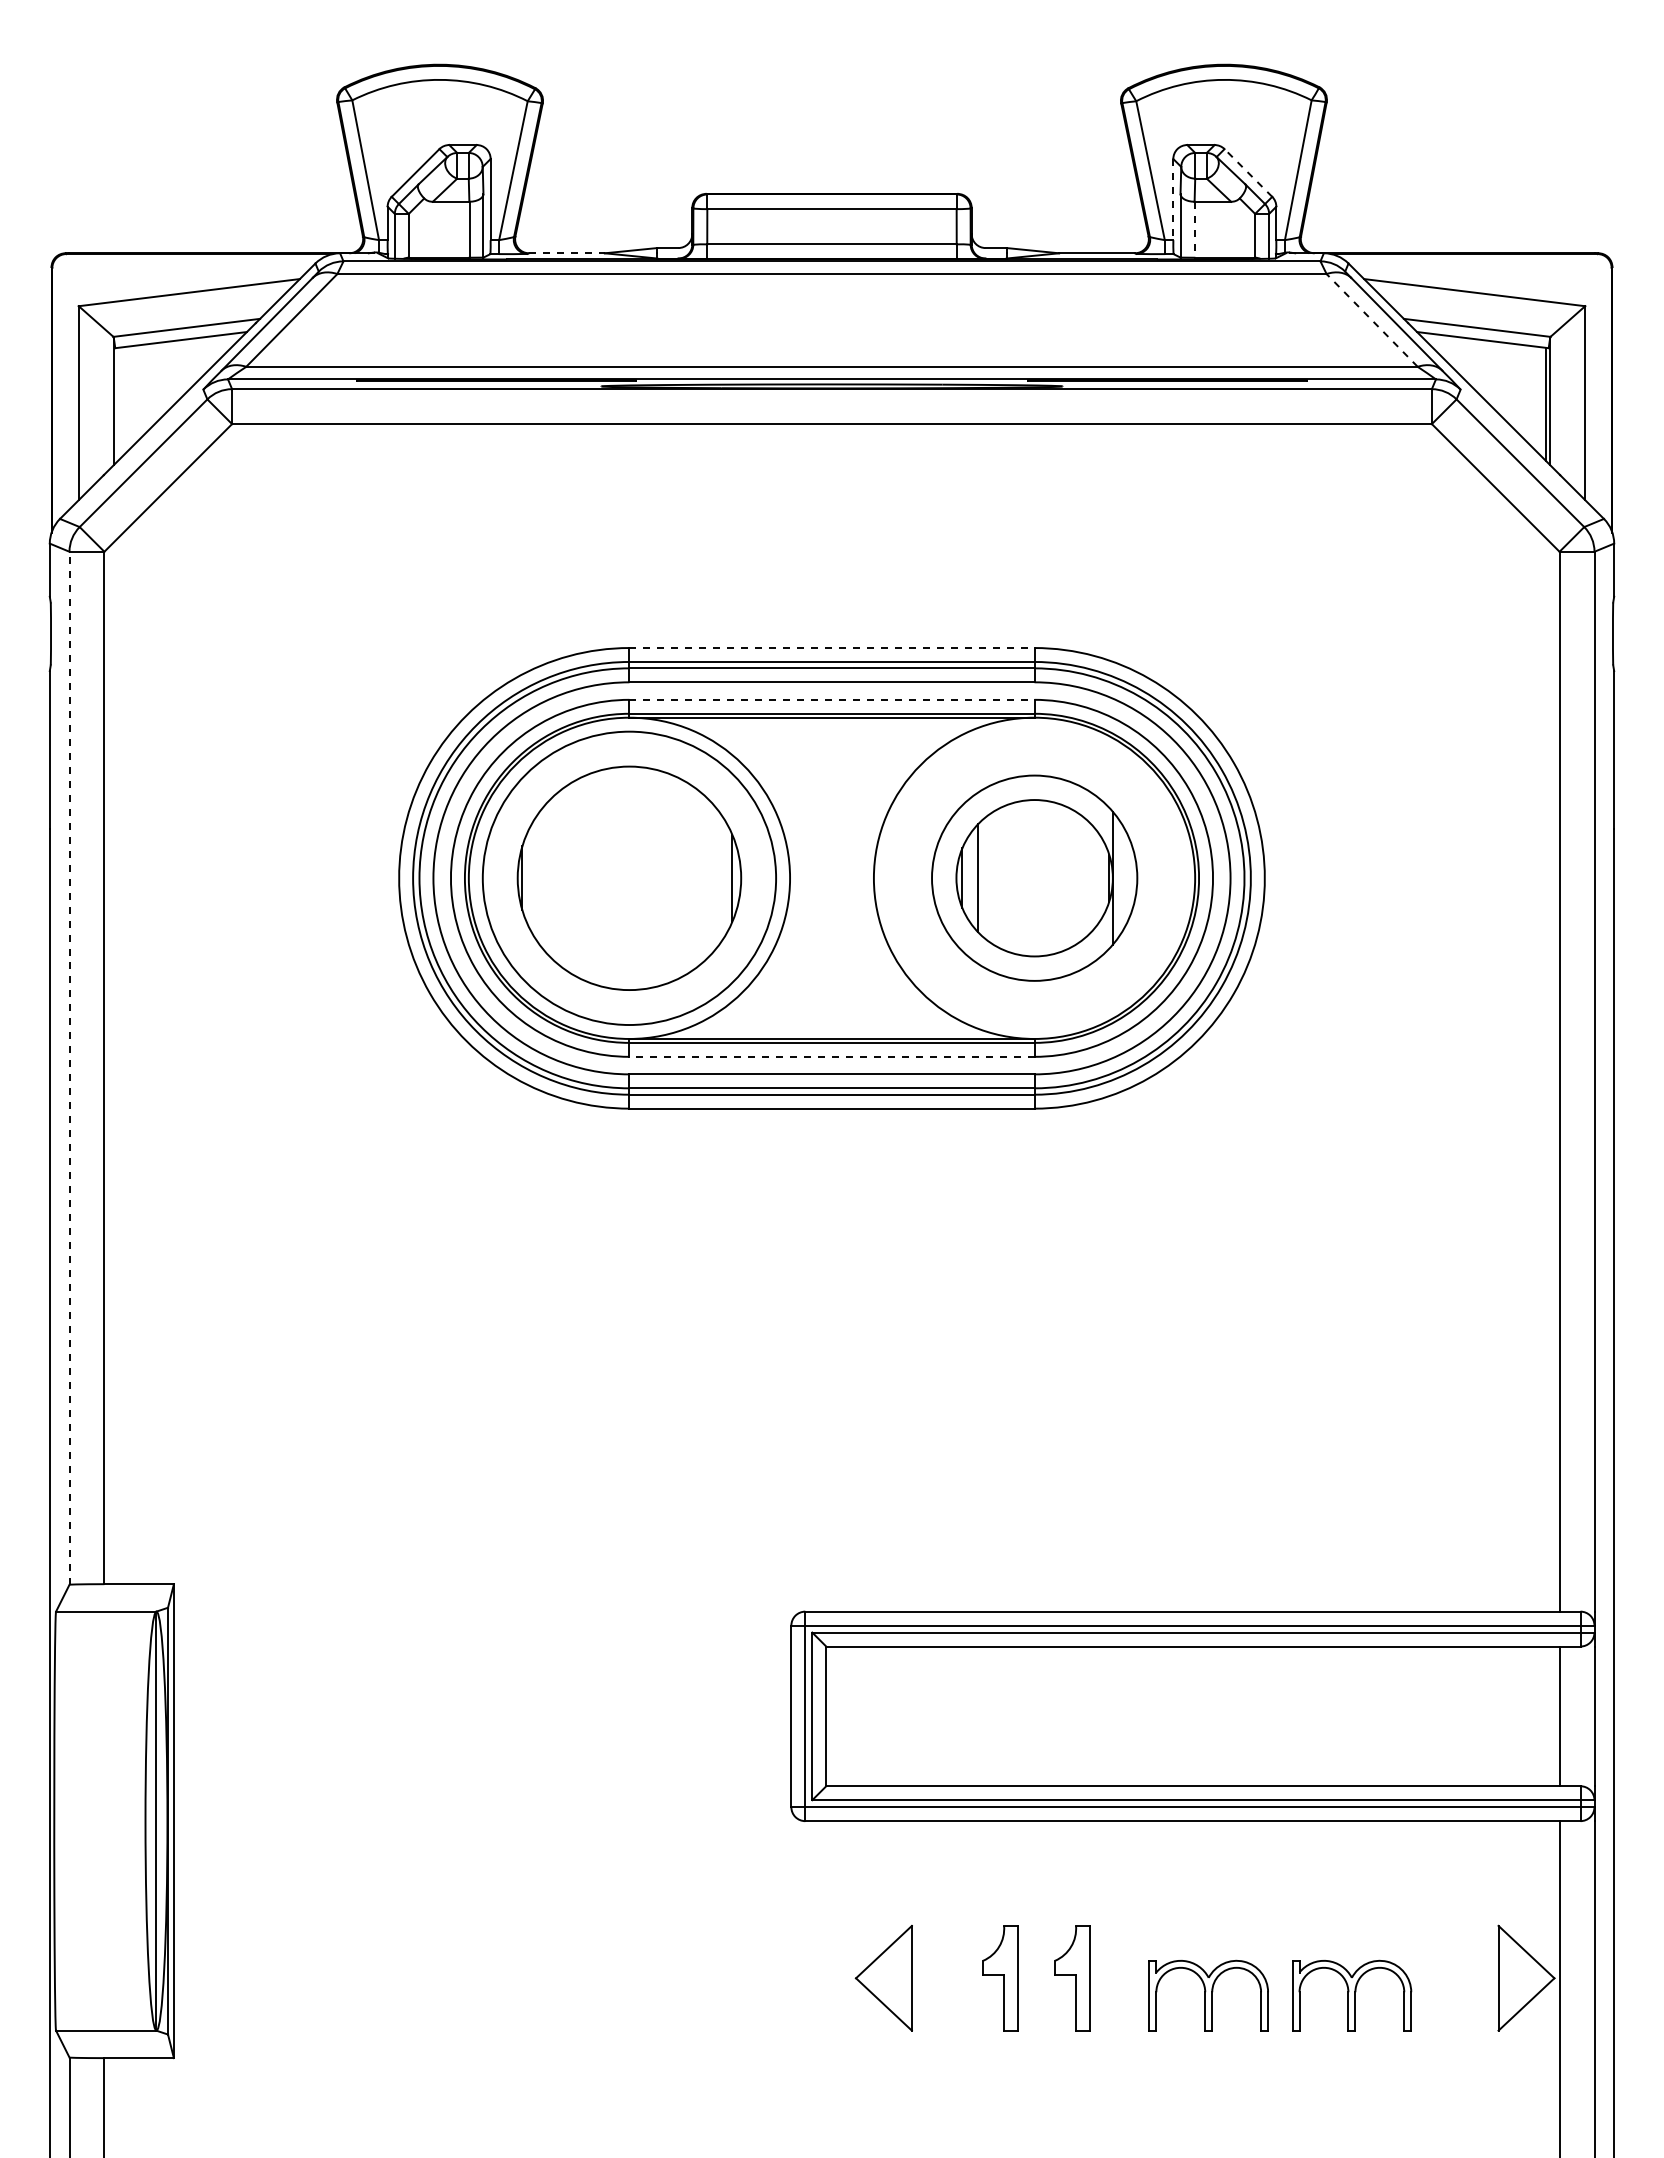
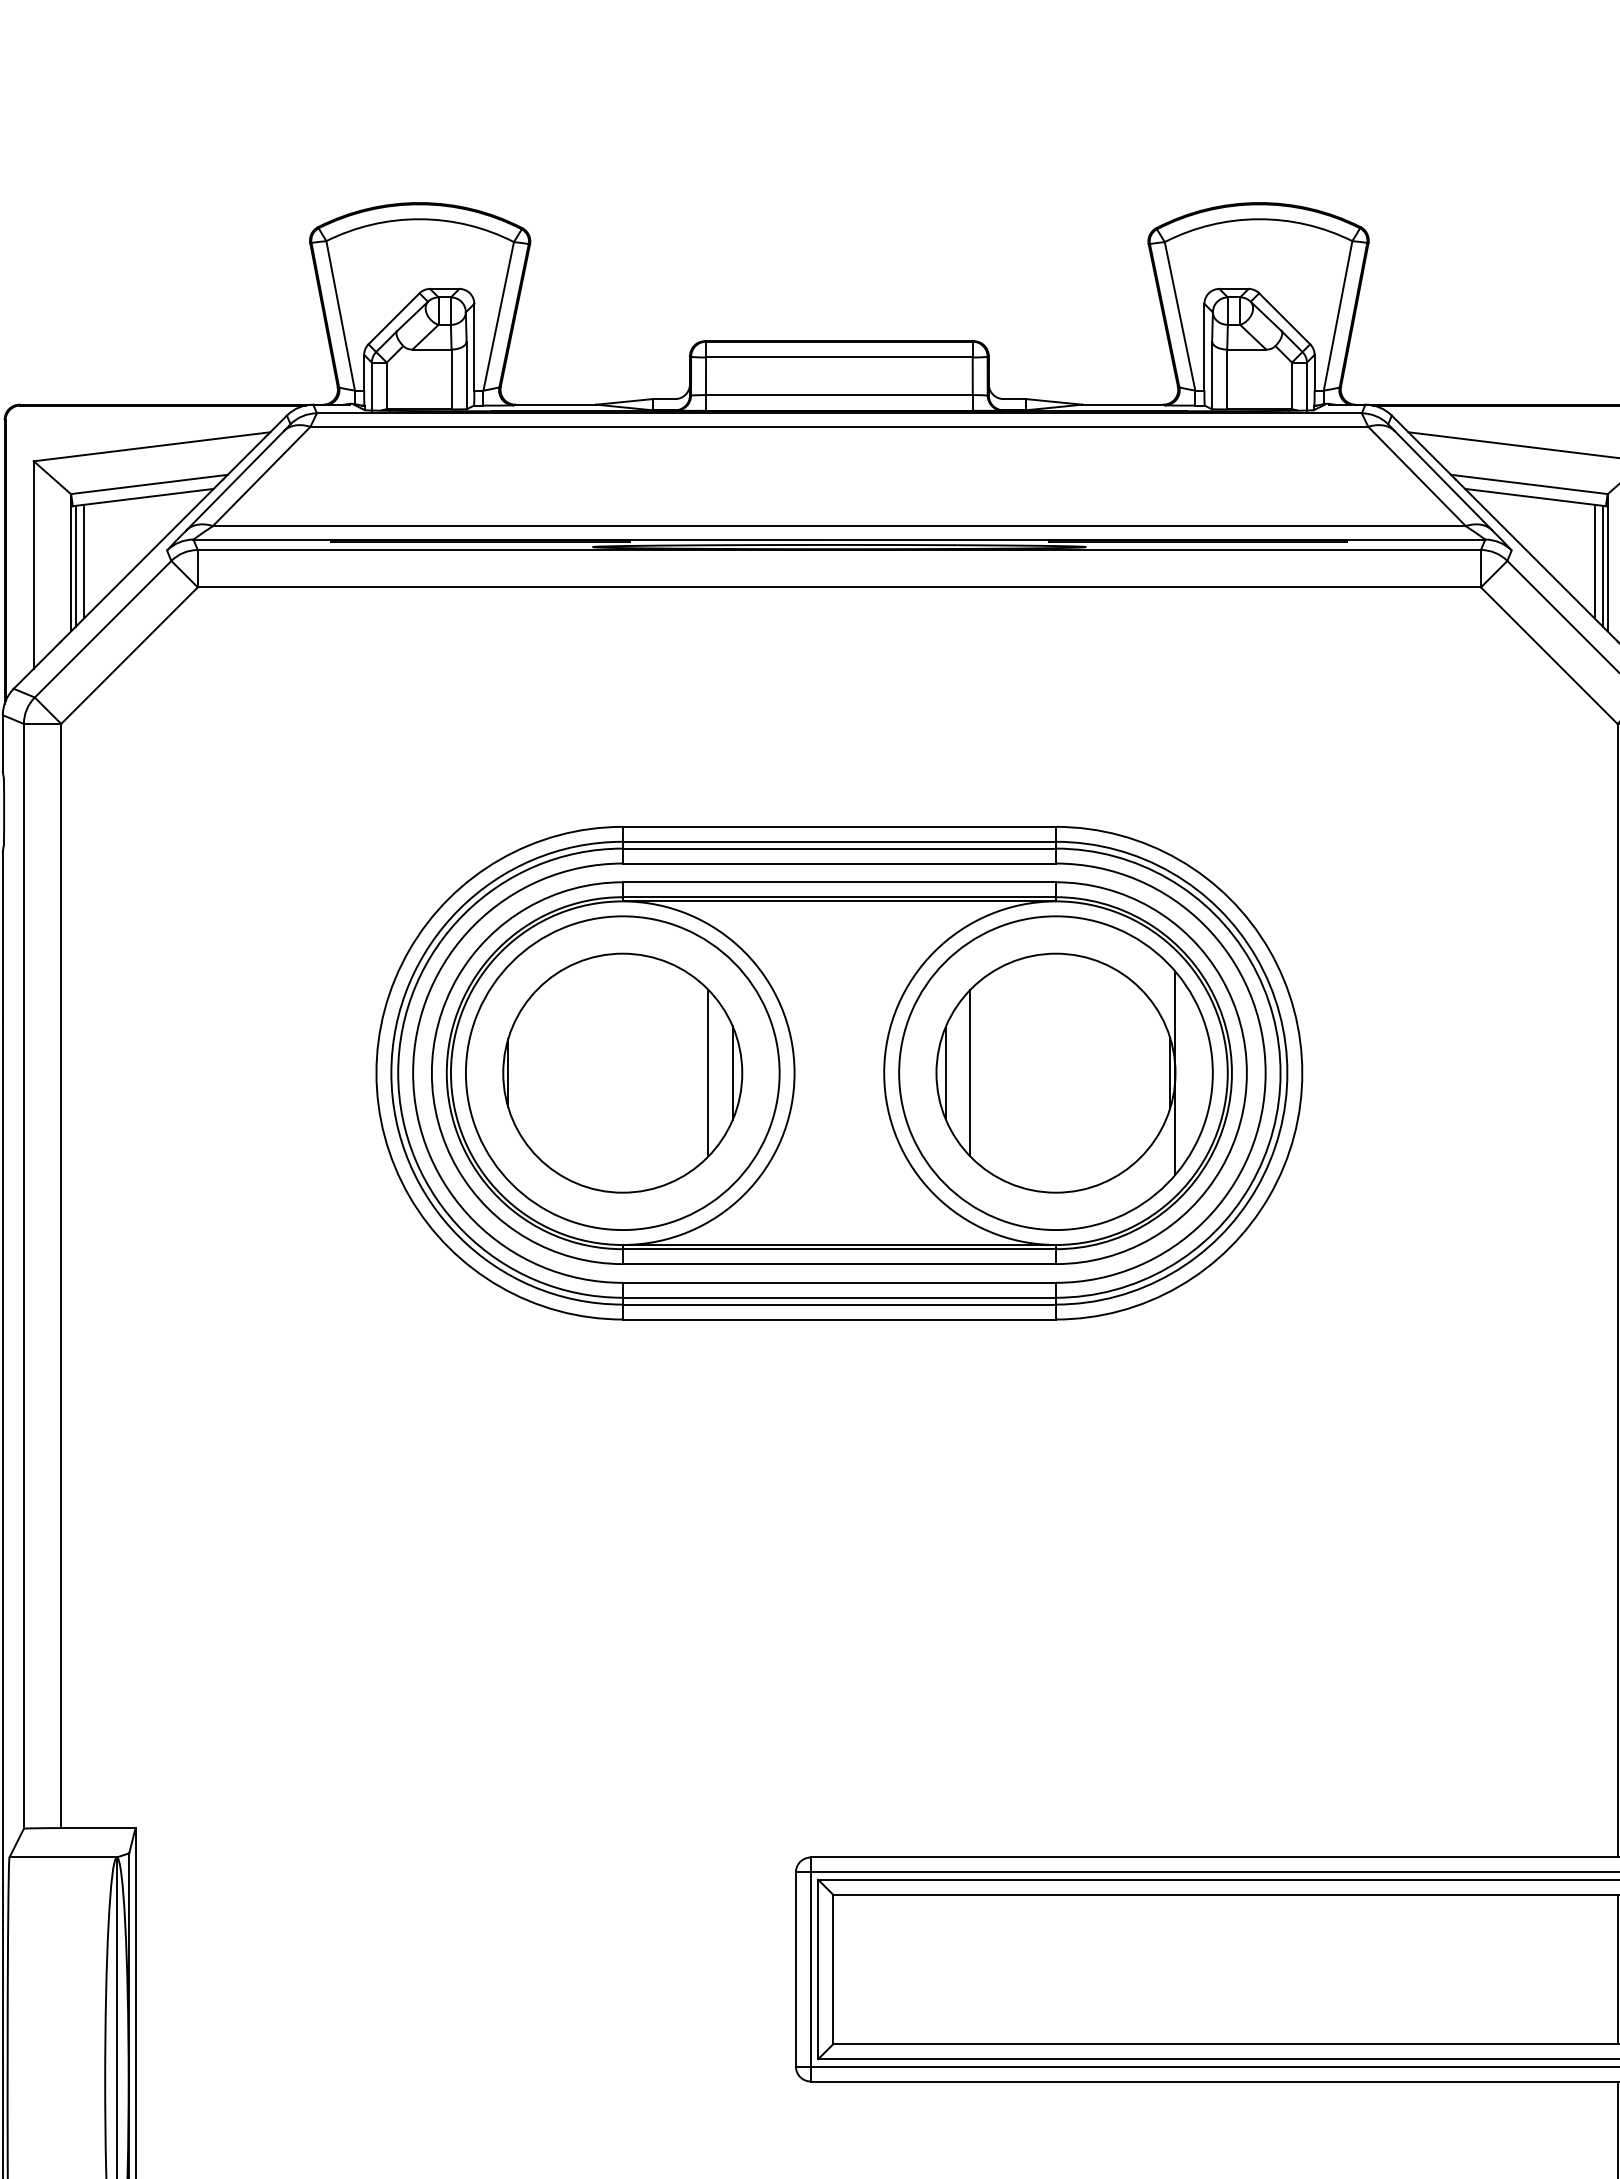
line: (1248, 173) -> (1284, 319), dashed -> solid
line: (1173, 199) -> (1204, 347), dashed -> solid
line: (1194, 229) -> (1227, 379), dashed -> solid
line: (566, 253) -> (555, 404), dashed -> solid
line: (1371, 320) -> (1416, 476), dashed -> solid
line: (125, 399) -> (83, 561), added
line: (1538, 399) -> (1594, 561), added
line: (117, 404) -> (75, 566), added
line: (831, 648) -> (838, 827), dashed -> solid
line: (831, 699) -> (838, 881), dashed -> solid
part: (1034, 877) -> (1055, 1072), size x1.43
line: (709, 878) -> (708, 1073), added
line: (831, 1056) -> (838, 1263), dashed -> solid
line: (69, 1068) -> (23, 1276), dashed -> solid

